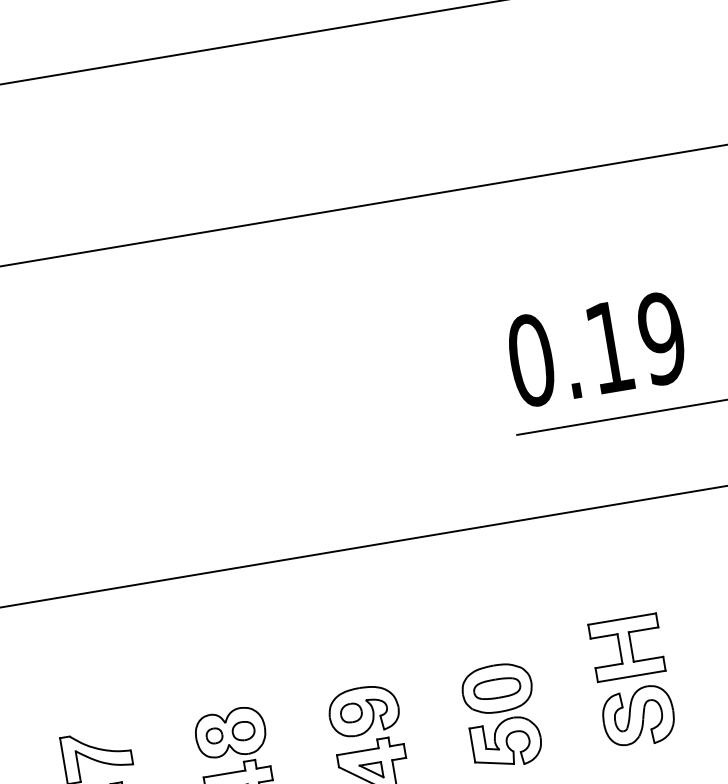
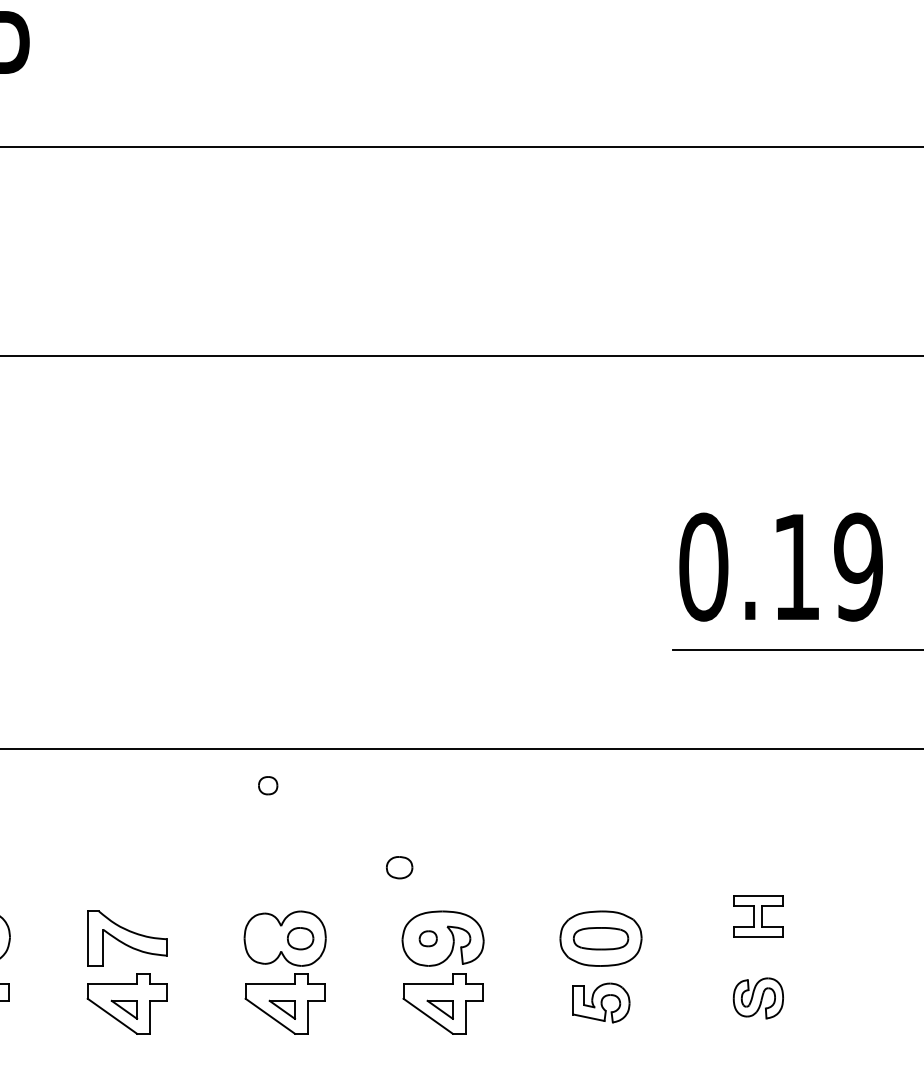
part: (627, 647) -> (758, 916), size x0.6
part: (317, 657) -> (399, 867), added
part: (351, 712) -> (428, 938), size x0.7
part: (638, 716) -> (758, 998), size x0.6
part: (214, 735) -> (268, 785), moved
part: (506, 742) -> (601, 1002), size x0.7

